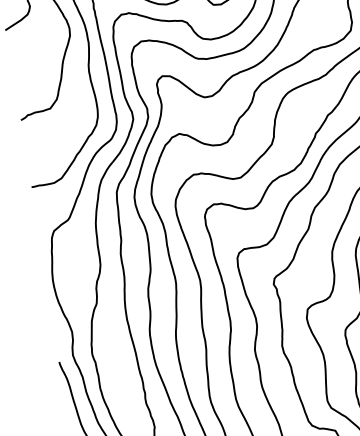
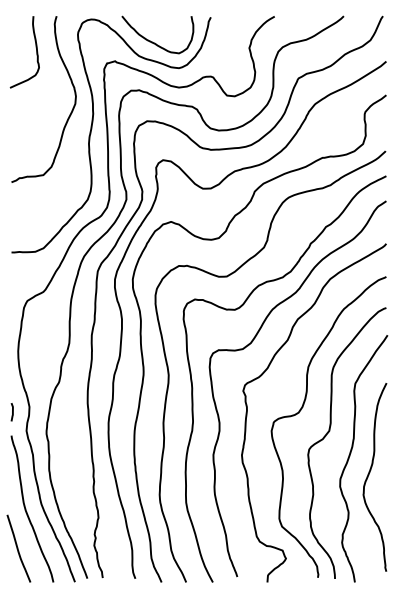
line: (56, 339) -> (12, 412), added

